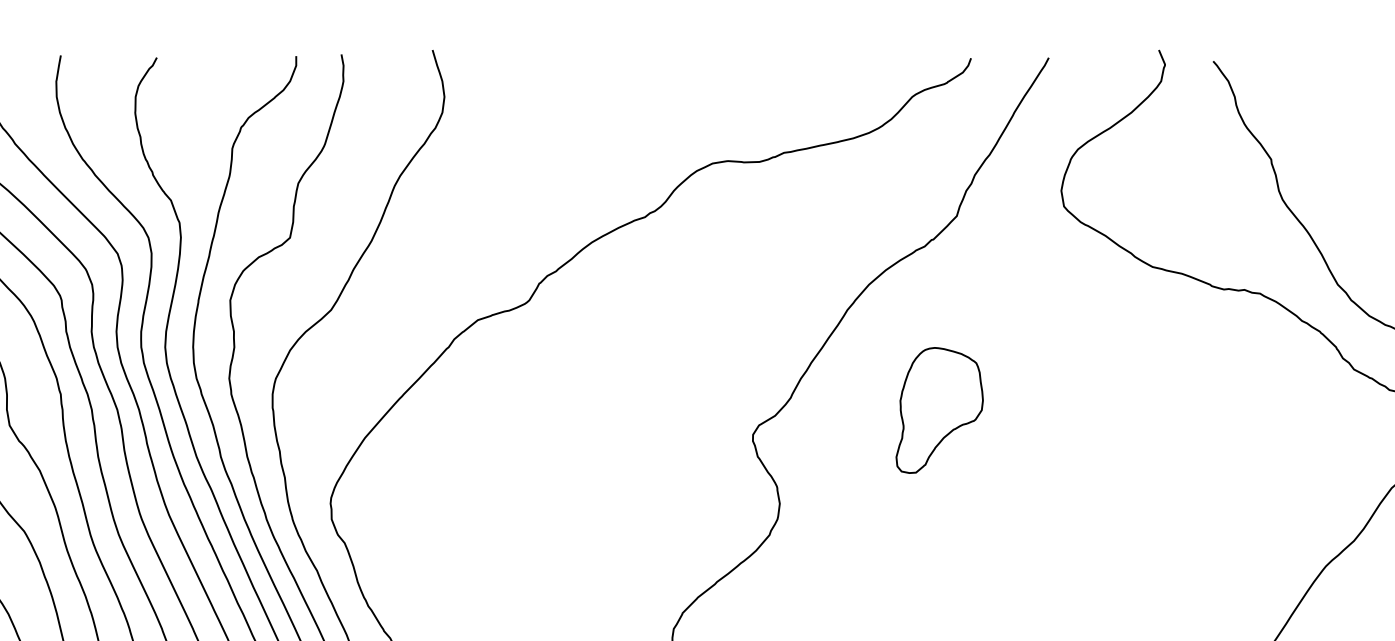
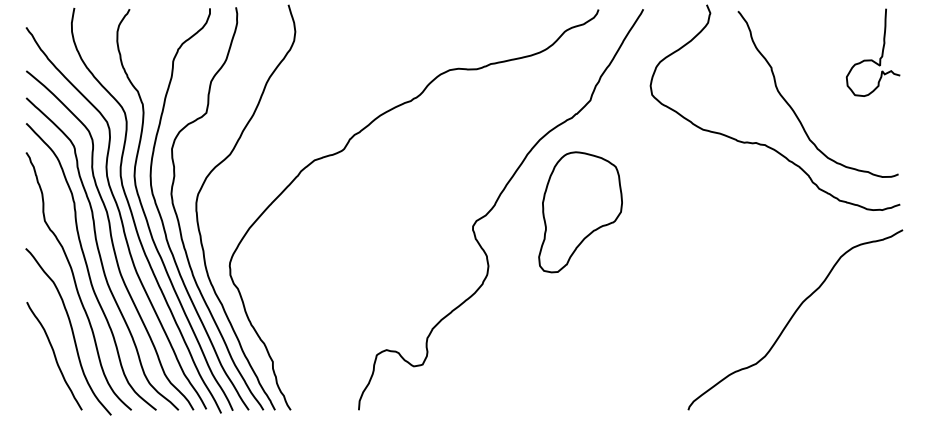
part: (939, 410) -> (580, 212), size x1.67

